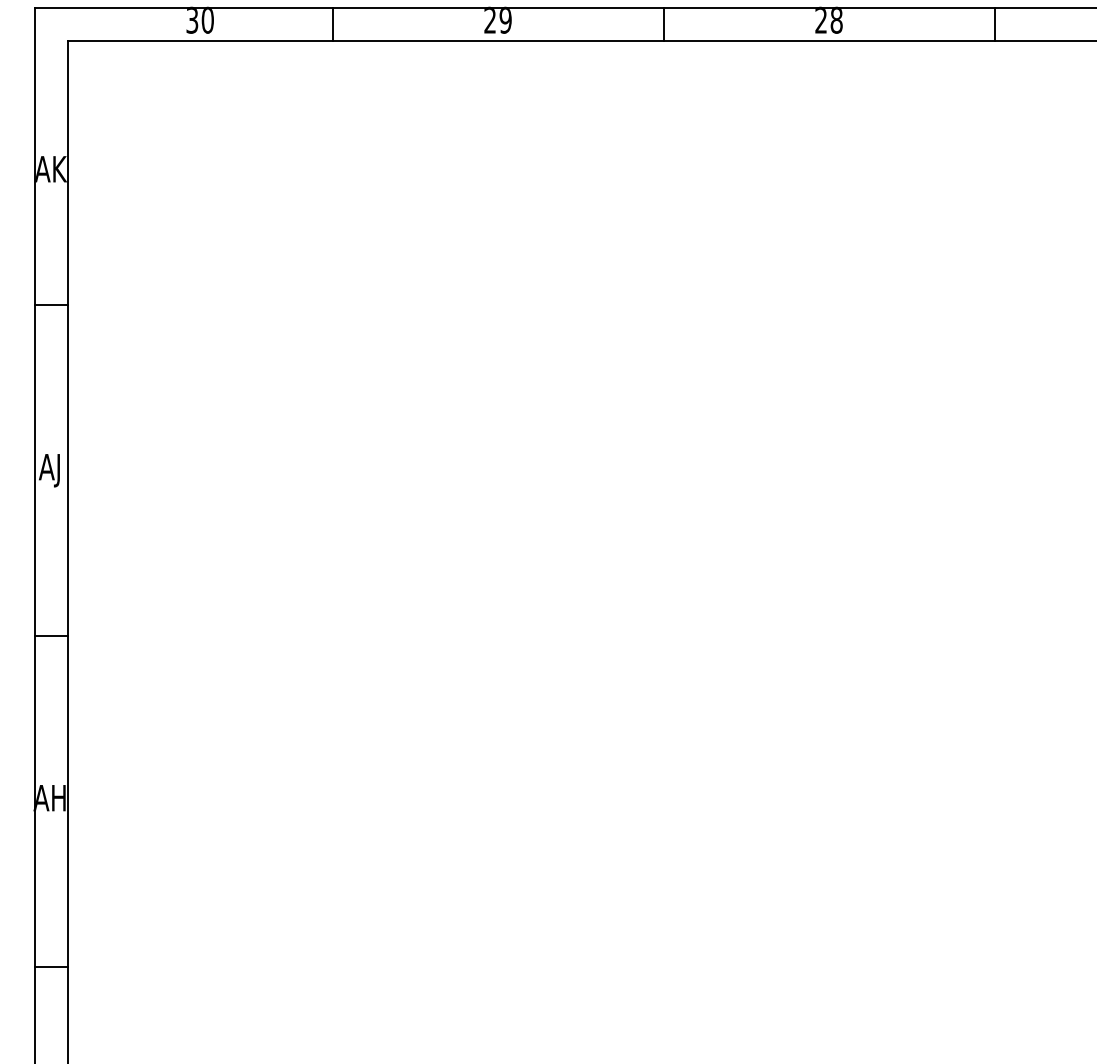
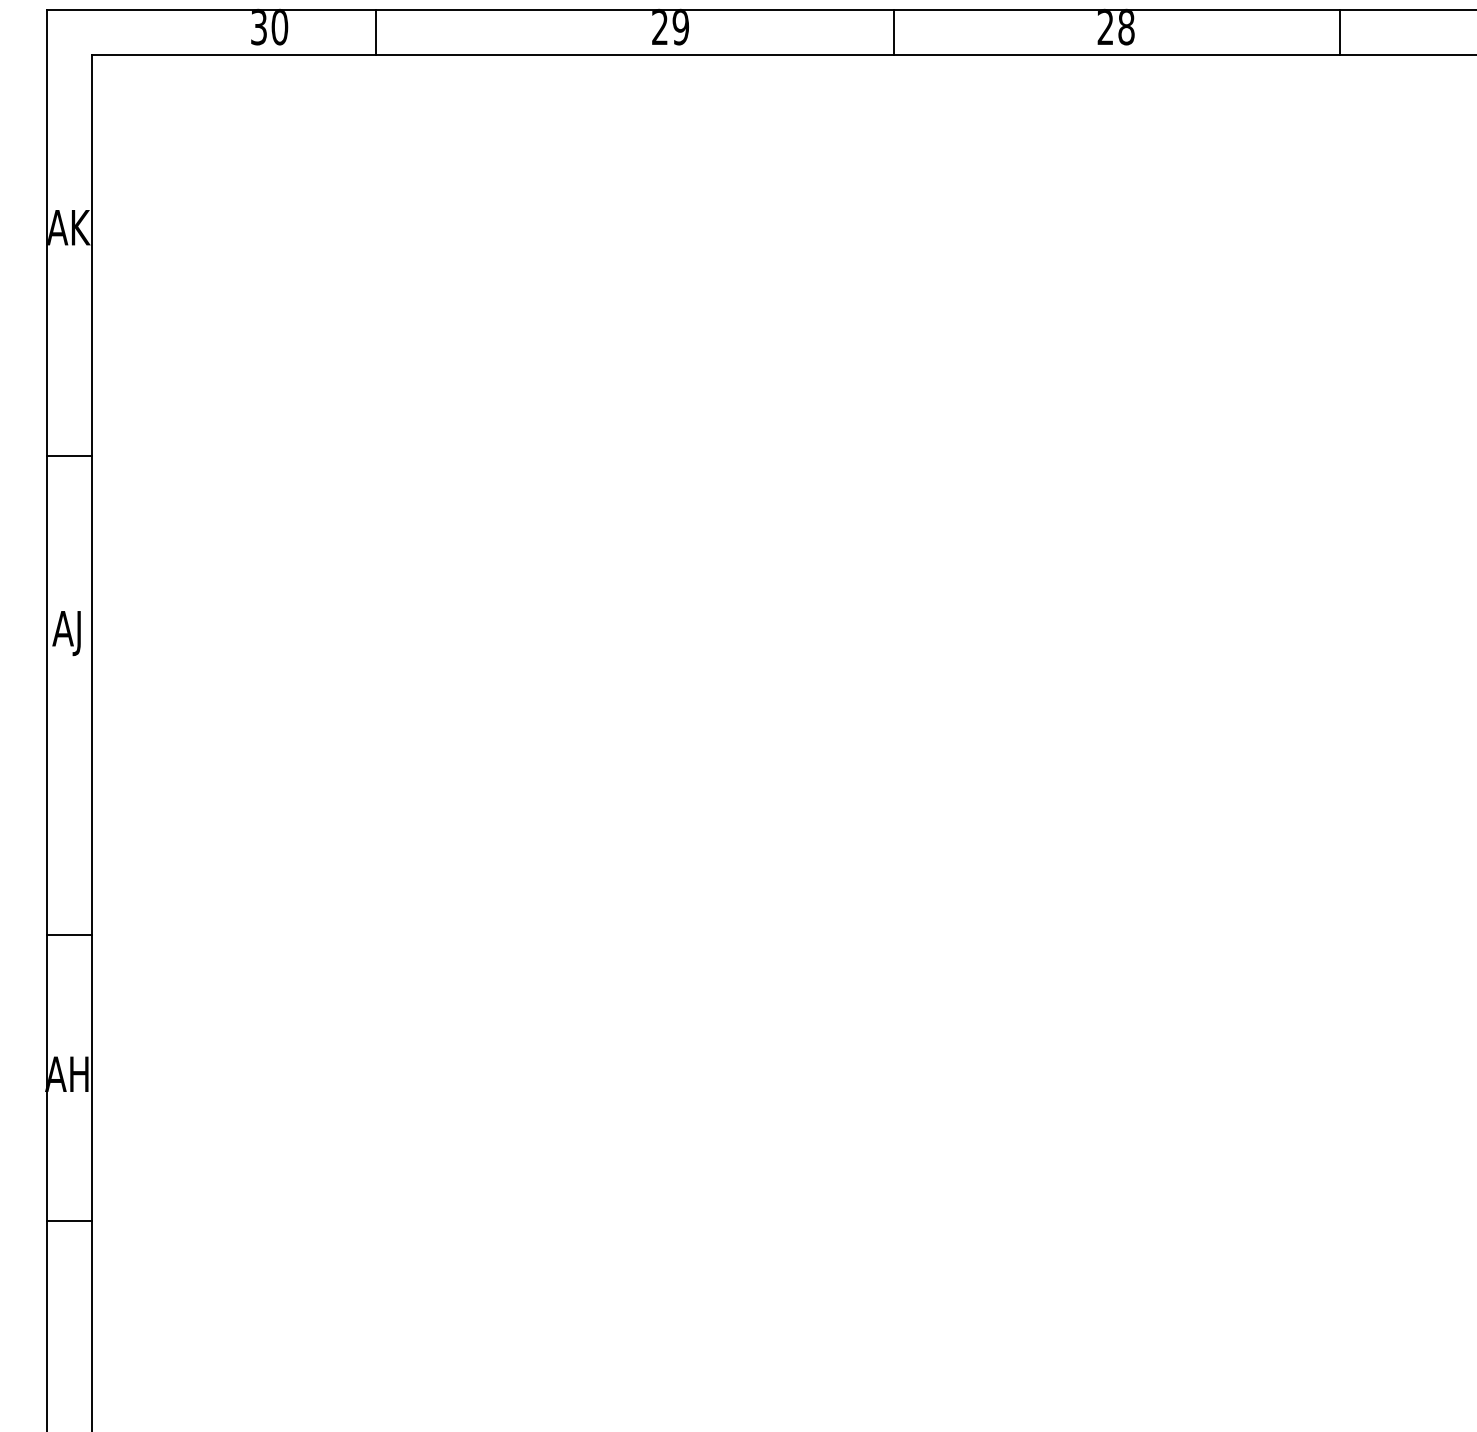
line: (333, 24) -> (376, 32), moved
line: (51, 305) -> (69, 456), moved
line: (51, 636) -> (69, 934), moved
line: (51, 967) -> (69, 1221), moved

